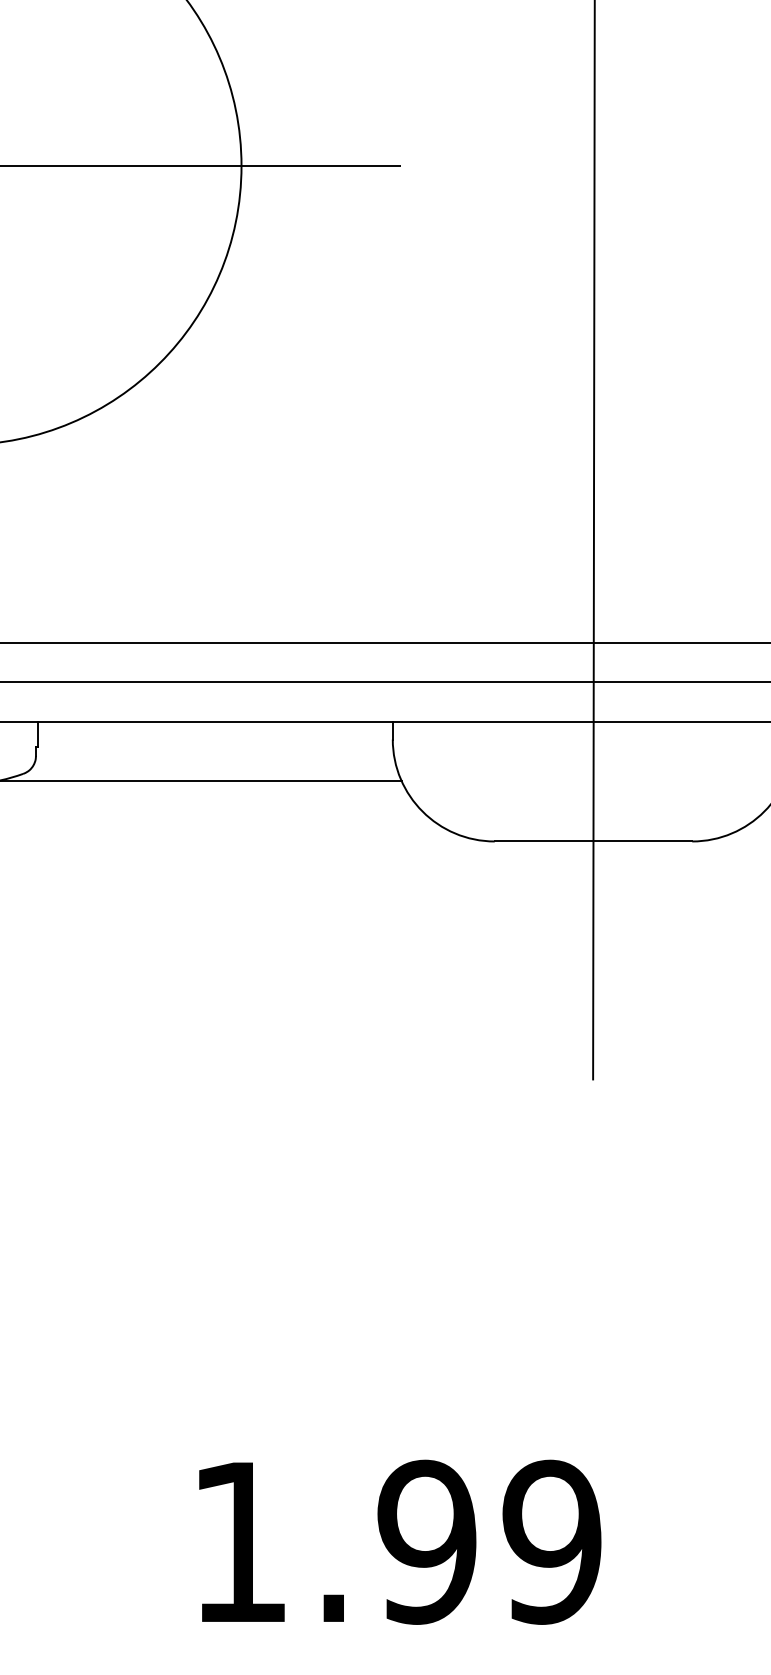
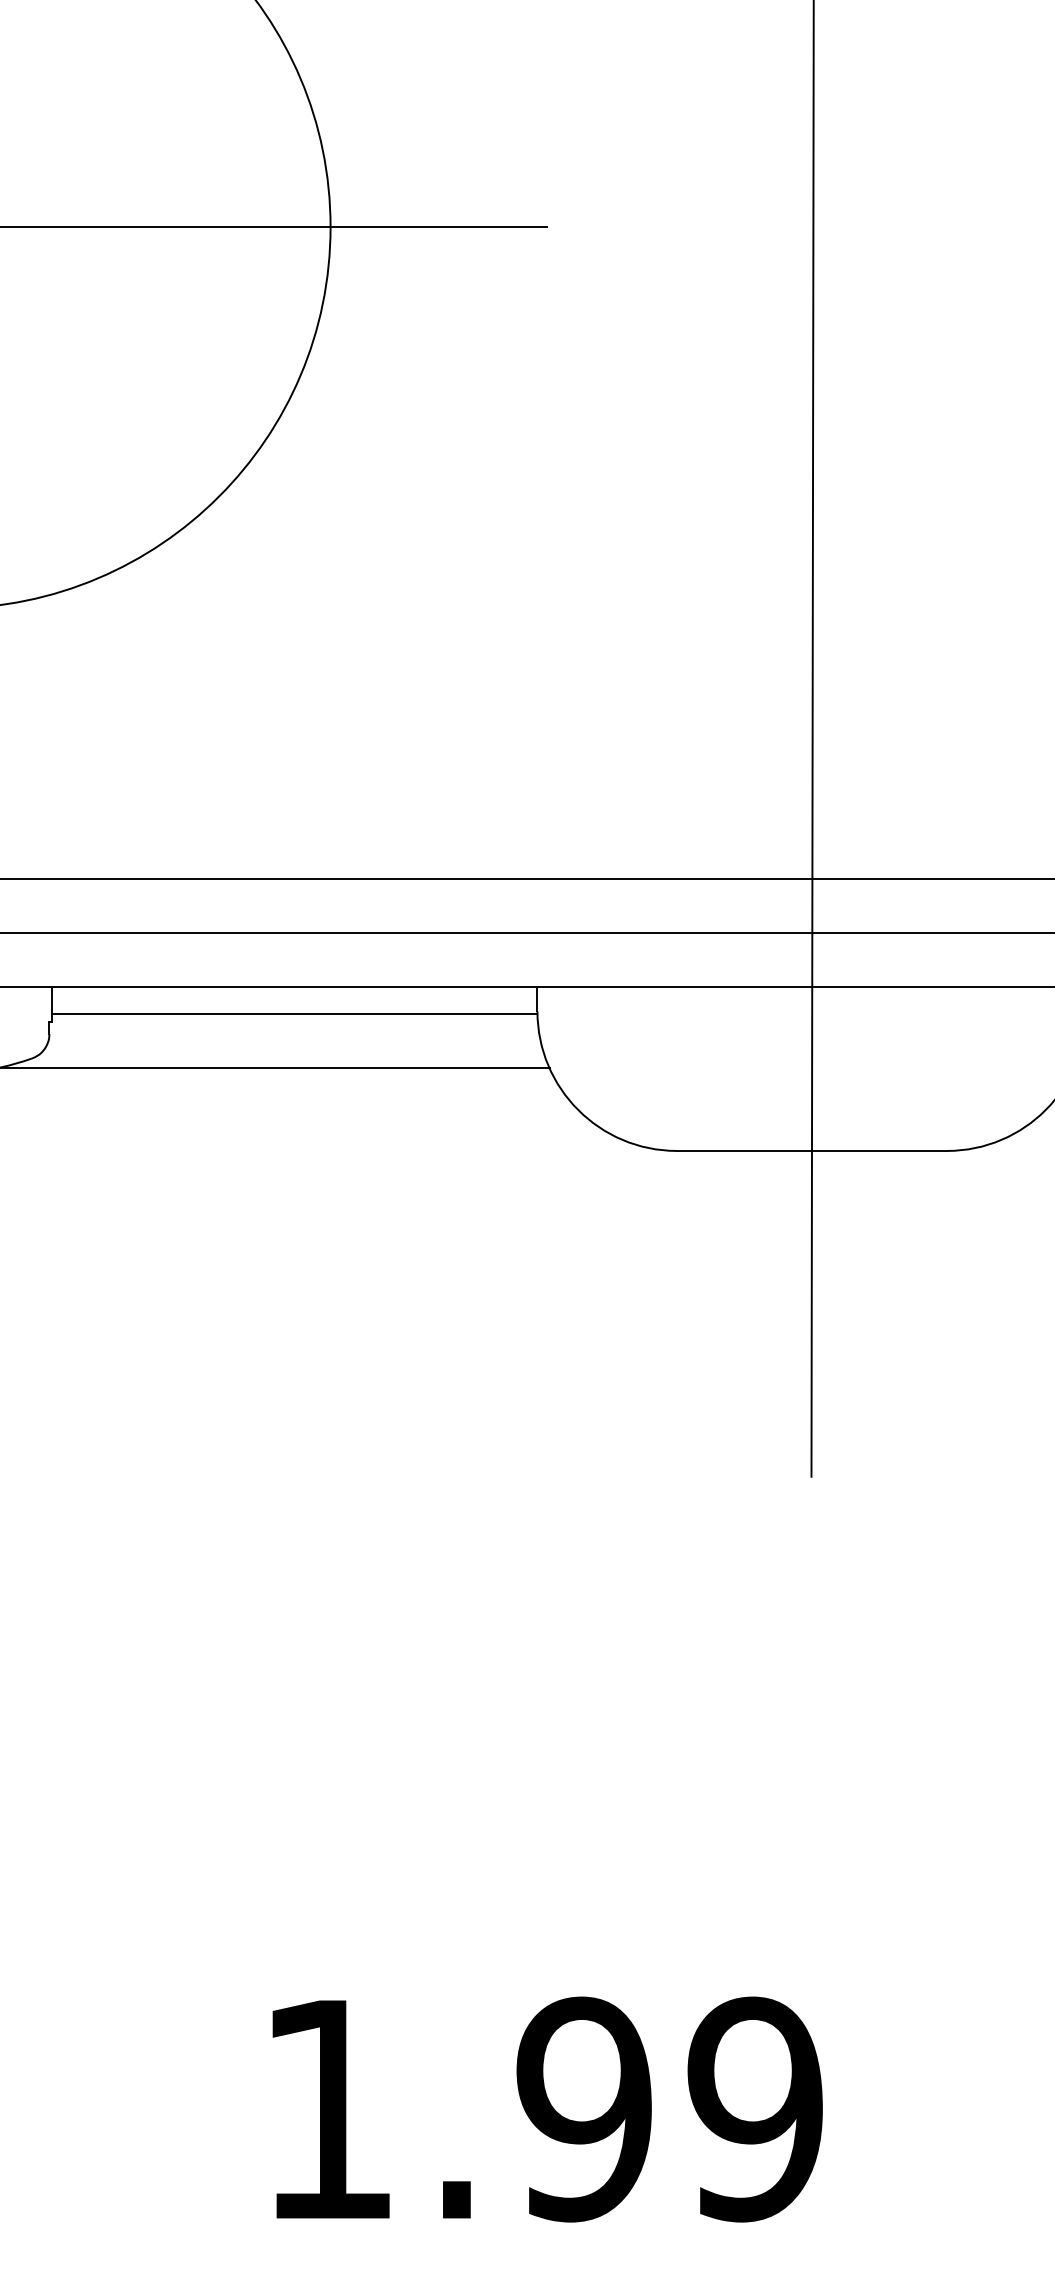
line: (215, 741) -> (294, 1014), added

